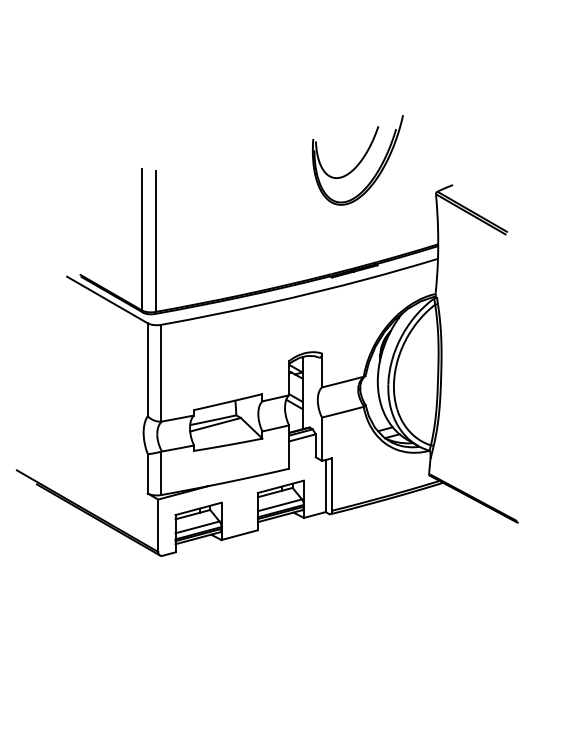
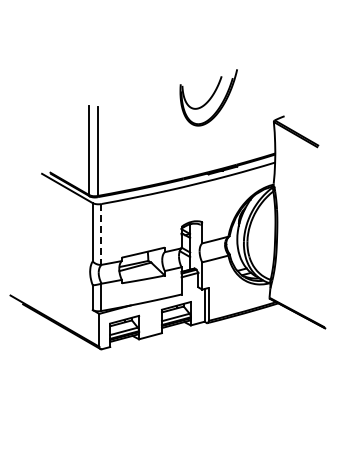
part: (357, 160) -> (208, 97), moved
line: (161, 373) -> (101, 234), solid -> dashed

